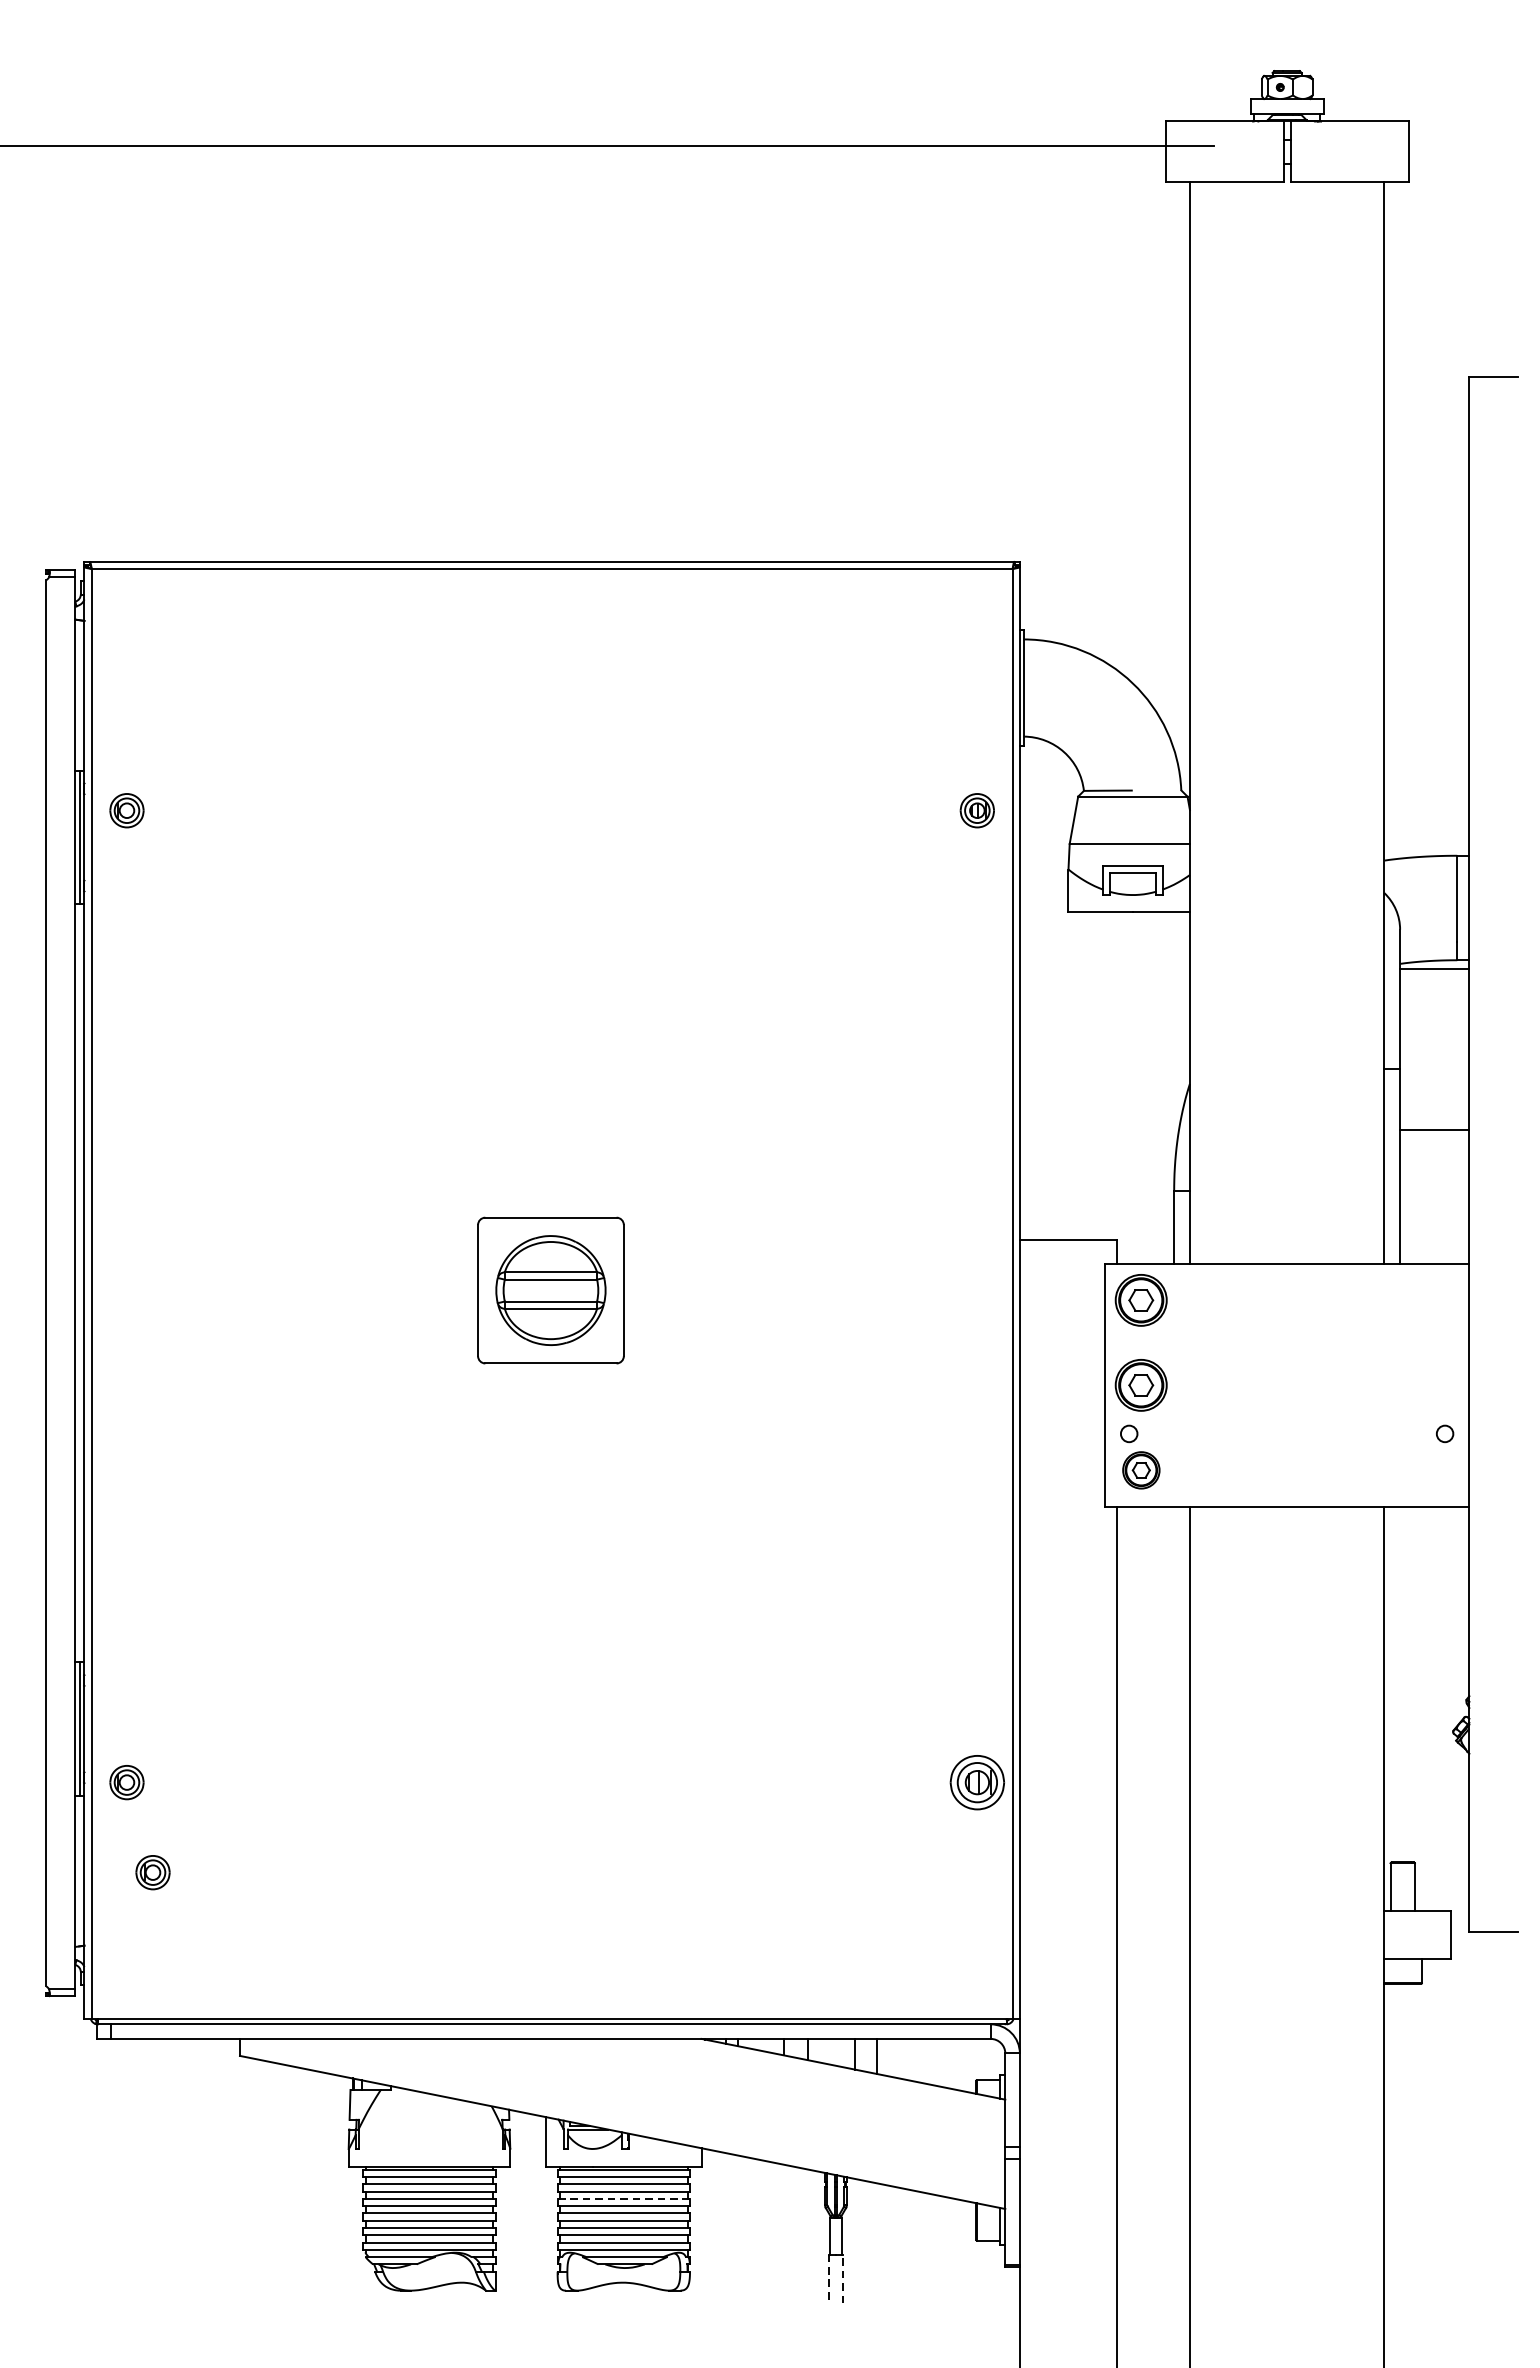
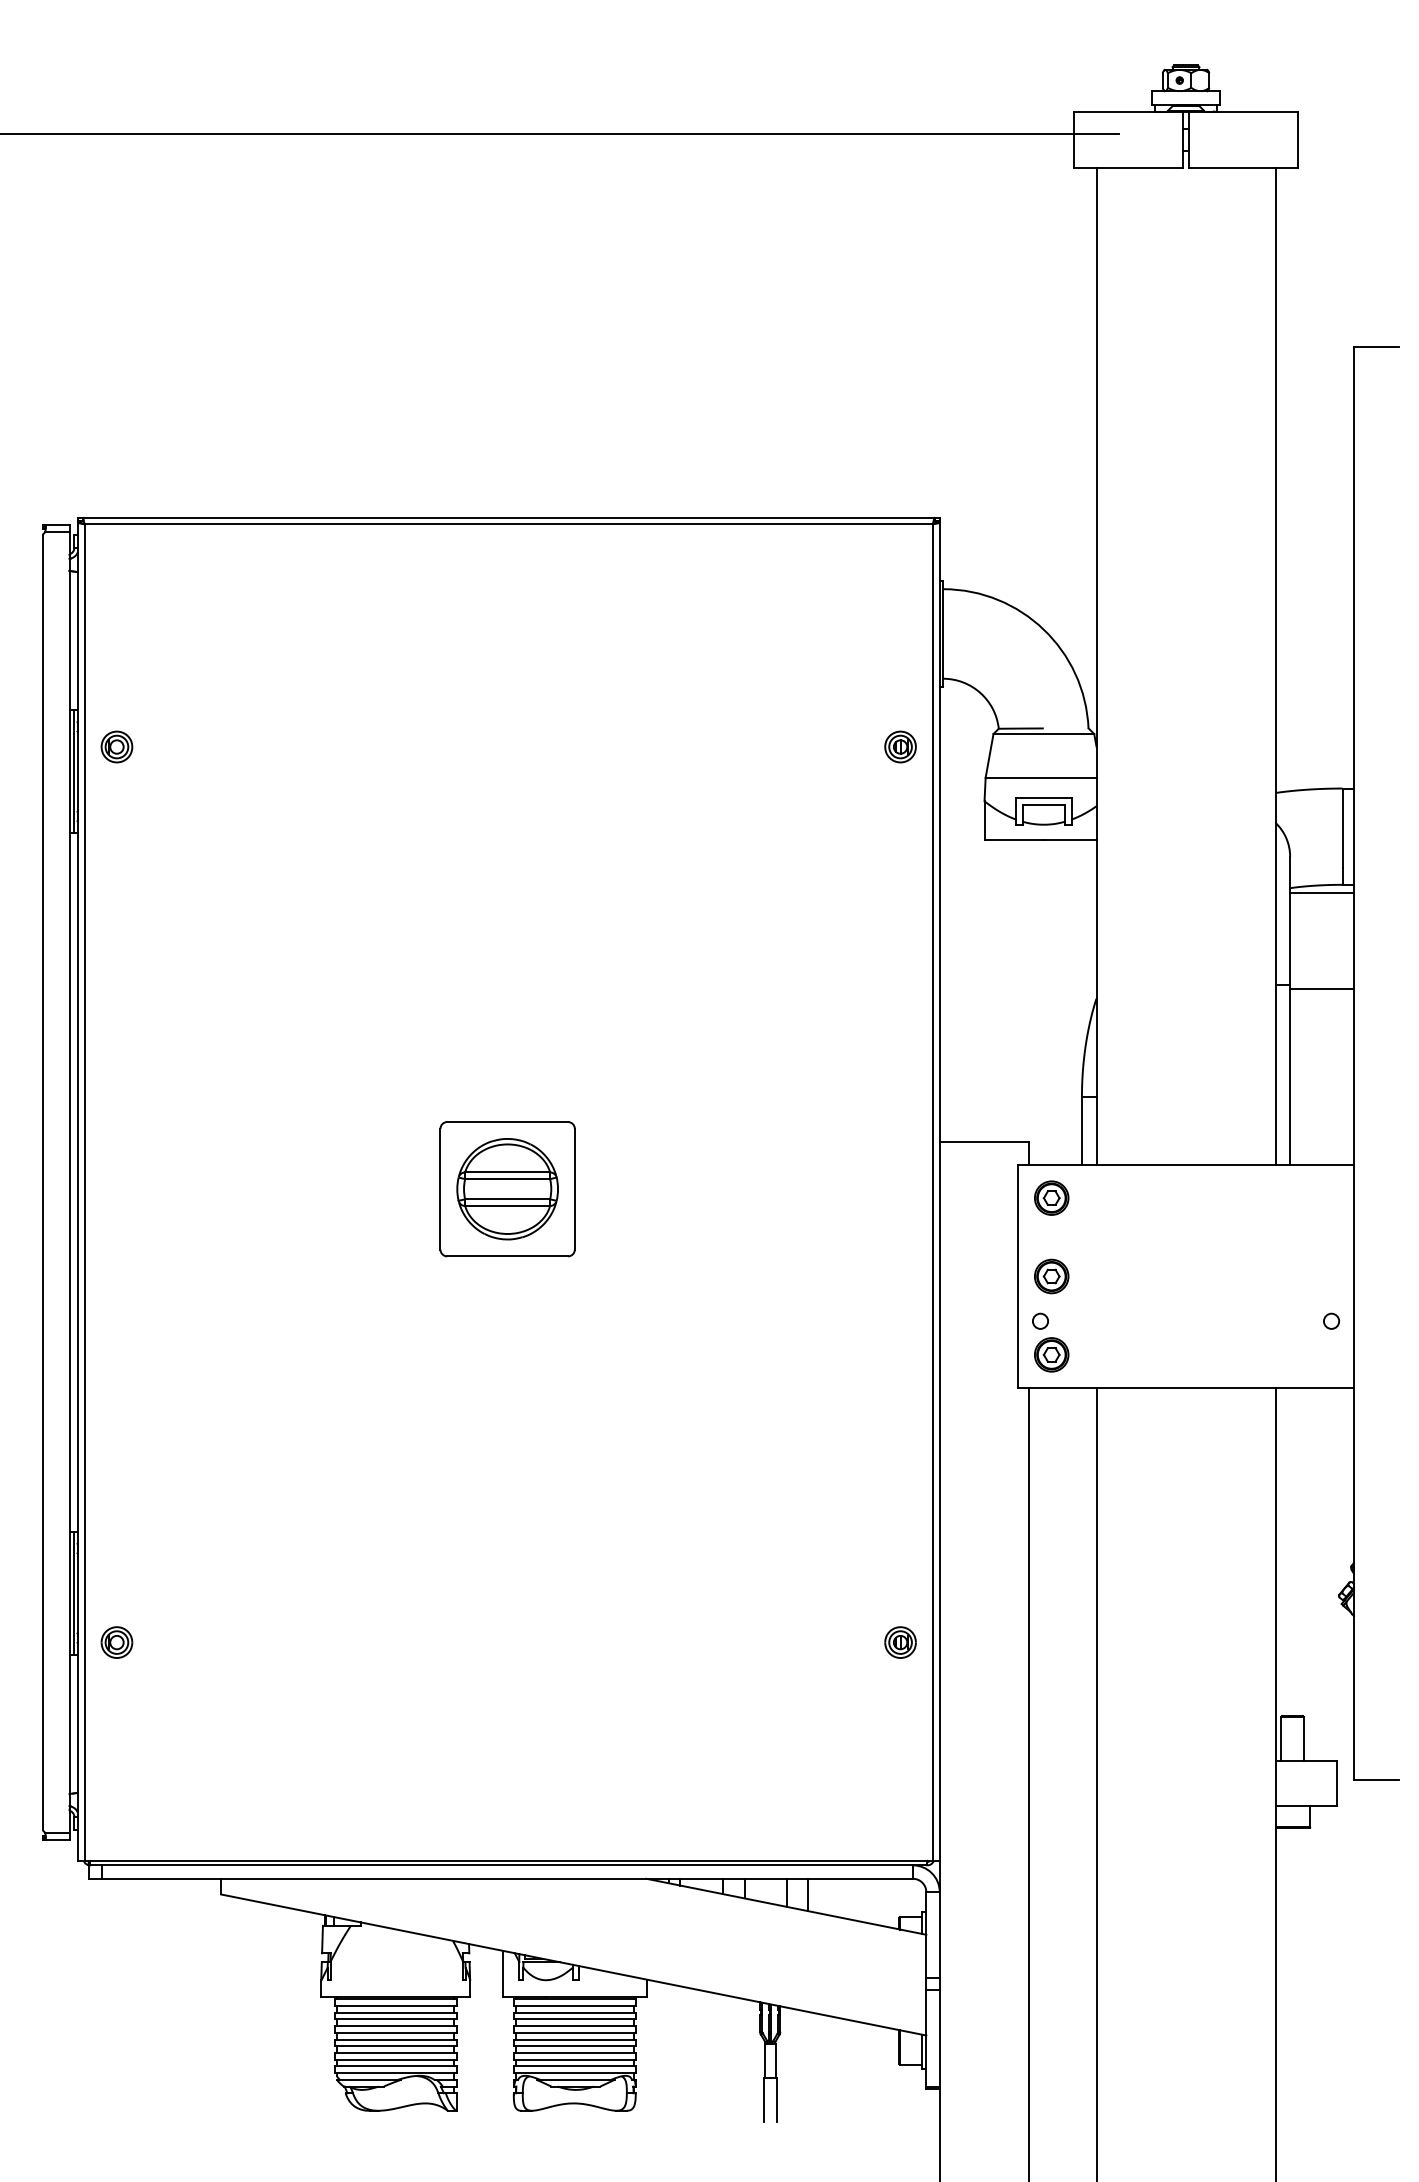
line: (1434, 1129) -> (1321, 988), moved
part: (1141, 1299) -> (1051, 1197), size x0.71
part: (1141, 1385) -> (1051, 1276), size x0.71
part: (977, 1782) -> (900, 1642), size x0.62
part: (152, 1872) -> (140, 1725), removed
line: (623, 2199) -> (574, 2026), dashed -> solid
line: (843, 2278) -> (777, 2099), dashed -> solid
line: (828, 2279) -> (763, 2100), dashed -> solid

